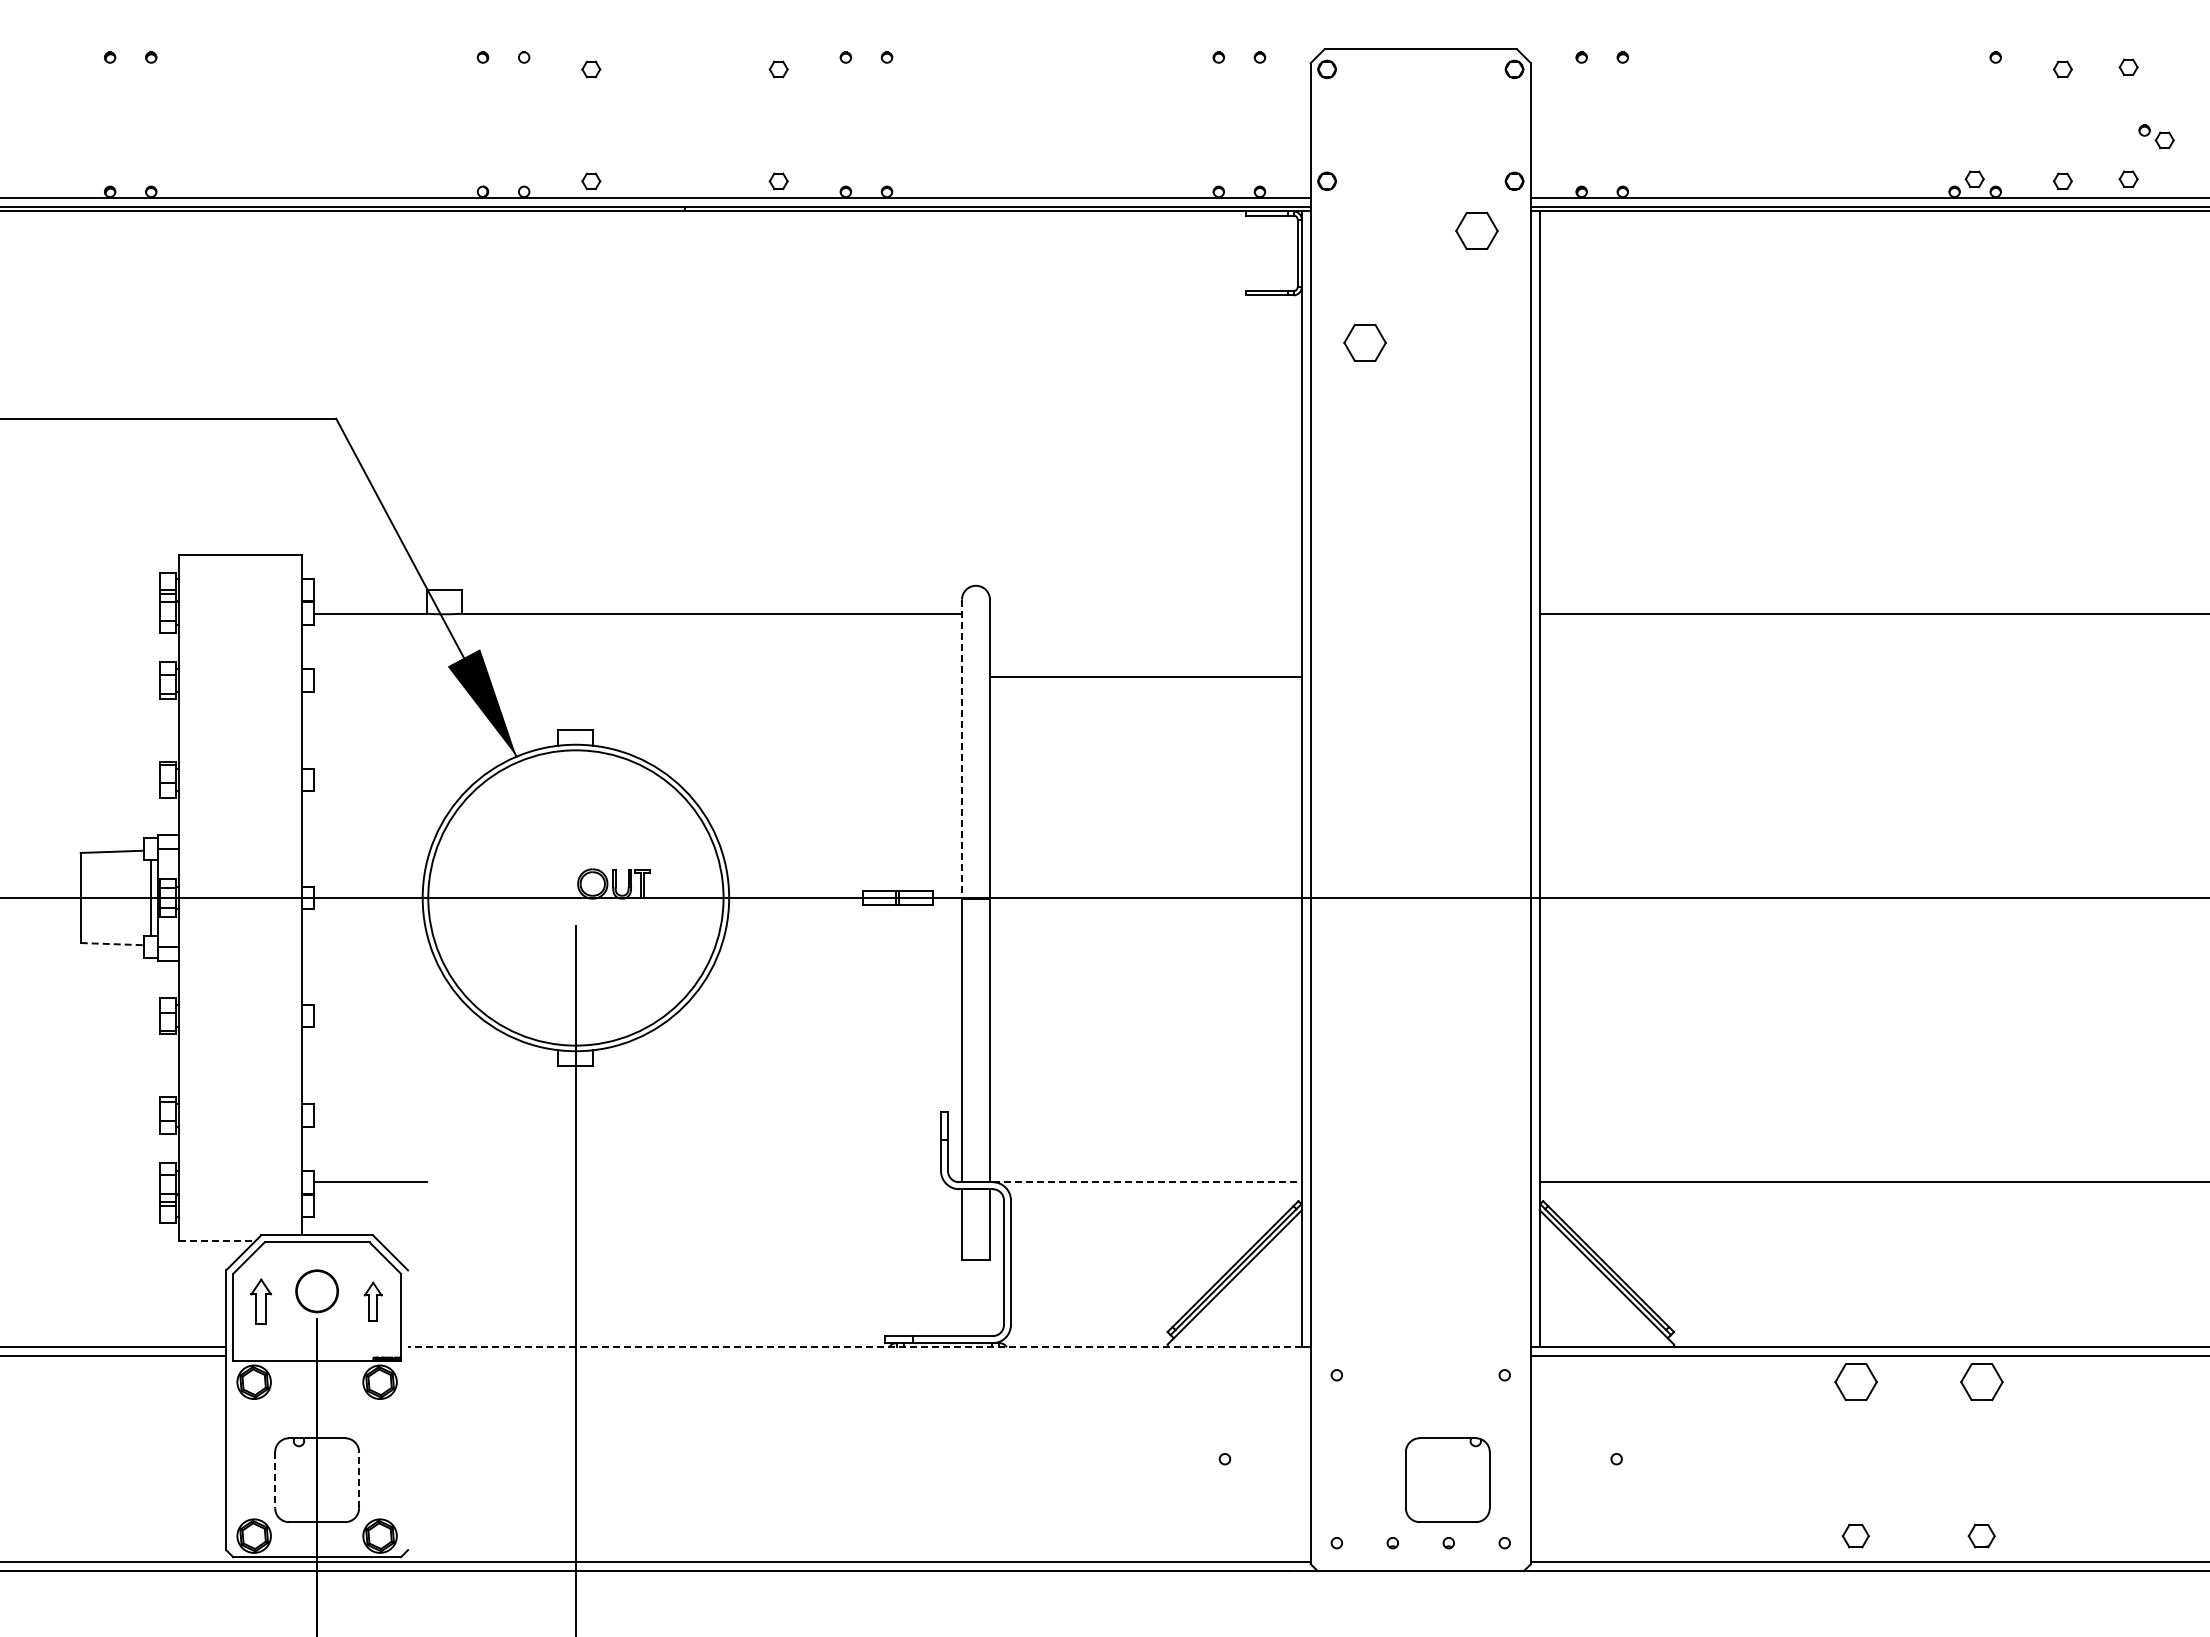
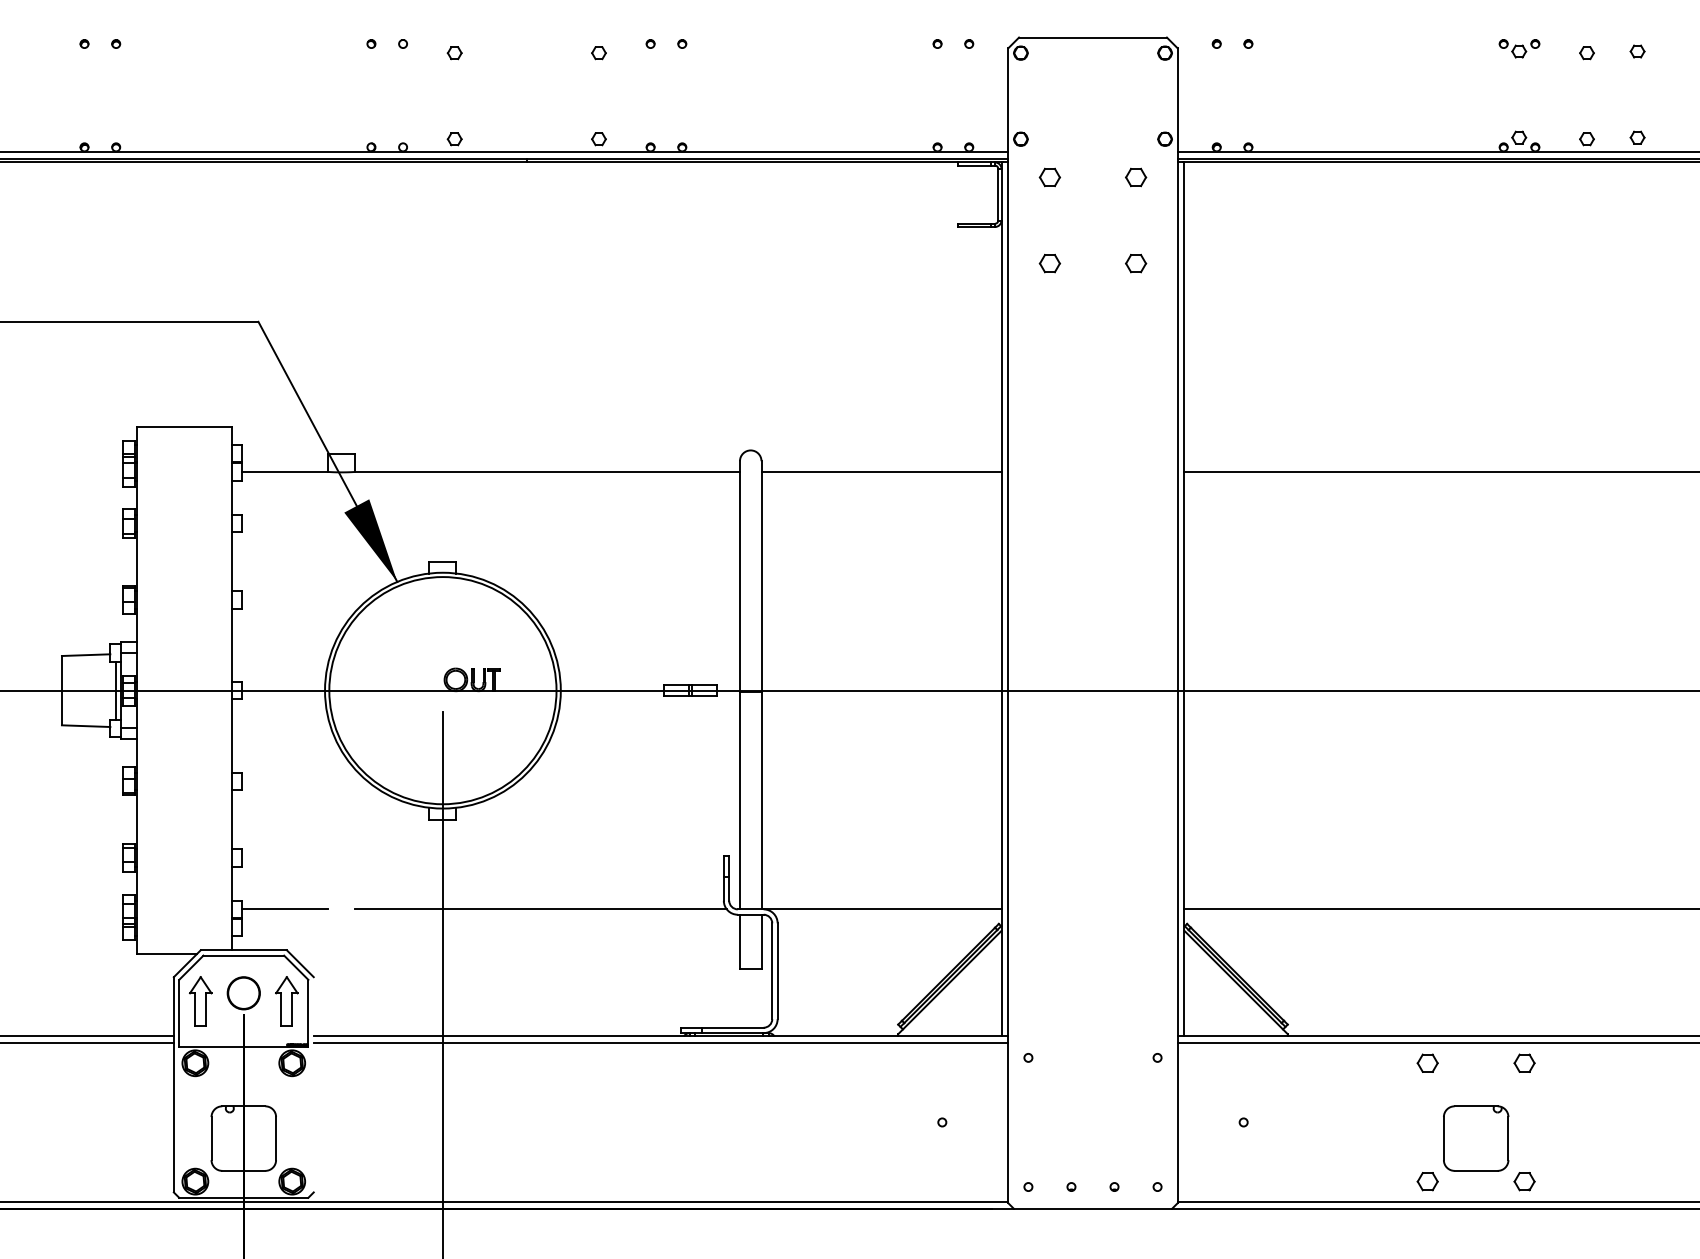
part: (2156, 136) -> (1512, 48), moved
part: (1364, 230) -> (1049, 177), added
part: (1476, 230) -> (1135, 177), size x0.62
part: (1364, 342) -> (1049, 263), size x0.62
part: (1476, 342) -> (1135, 263), added
line: (1145, 676) -> (881, 471), moved
line: (962, 749) -> (740, 576), dashed -> solid
line: (112, 944) -> (86, 726), dashed -> solid
line: (702, 1182) -> (540, 909), added
line: (1147, 1182) -> (882, 909), dashed -> solid
line: (217, 1240) -> (167, 954), dashed -> solid
part: (261, 1301) -> (201, 1001), size x1.43
part: (373, 1301) -> (287, 1001), size x1.67
line: (855, 1347) -> (658, 1036), dashed -> solid
line: (859, 1356) -> (661, 1043), added
part: (1855, 1382) -> (1427, 1063), size x0.62
part: (1981, 1382) -> (1524, 1063), size x0.62
part: (1447, 1479) -> (1475, 1138), moved
line: (275, 1480) -> (211, 1138), dashed -> solid
line: (359, 1480) -> (276, 1138), dashed -> solid

